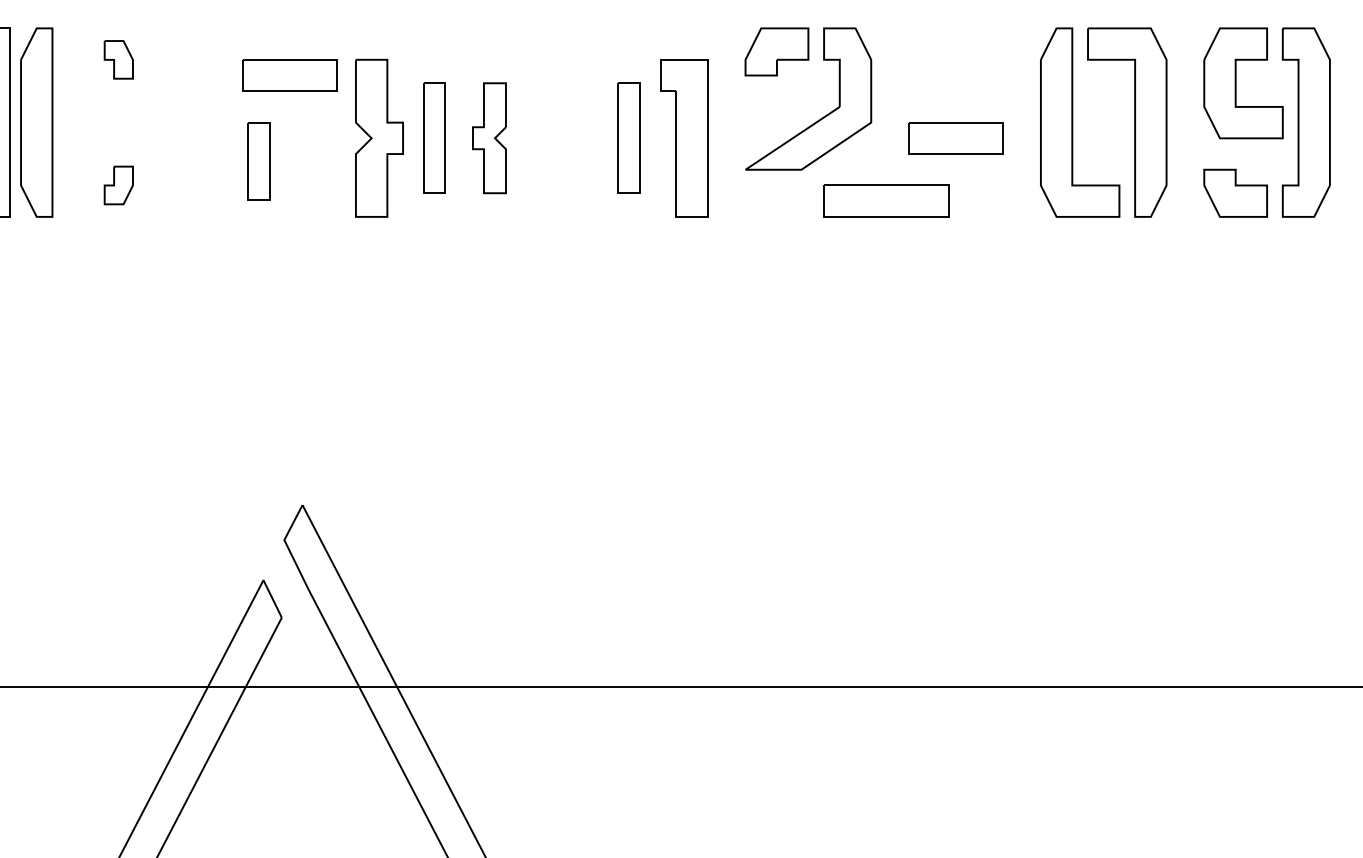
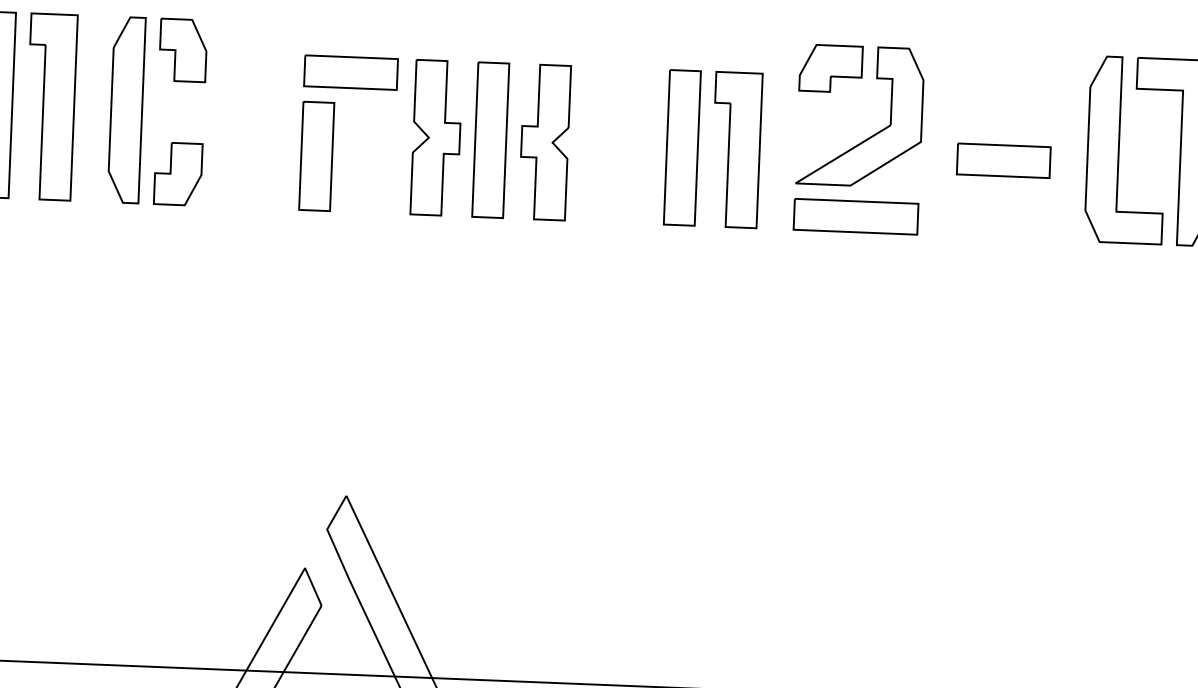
part: (118, 59) -> (183, 50), size x1.67
part: (36, 122) -> (126, 109), moved
part: (489, 137) -> (544, 141), size x1.43
part: (434, 138) -> (490, 140), size x1.43
part: (629, 138) -> (682, 148), size x1.43
part: (258, 161) -> (316, 156), size x1.43
part: (118, 185) -> (178, 174), size x1.67
part: (886, 200) -> (856, 216), moved

